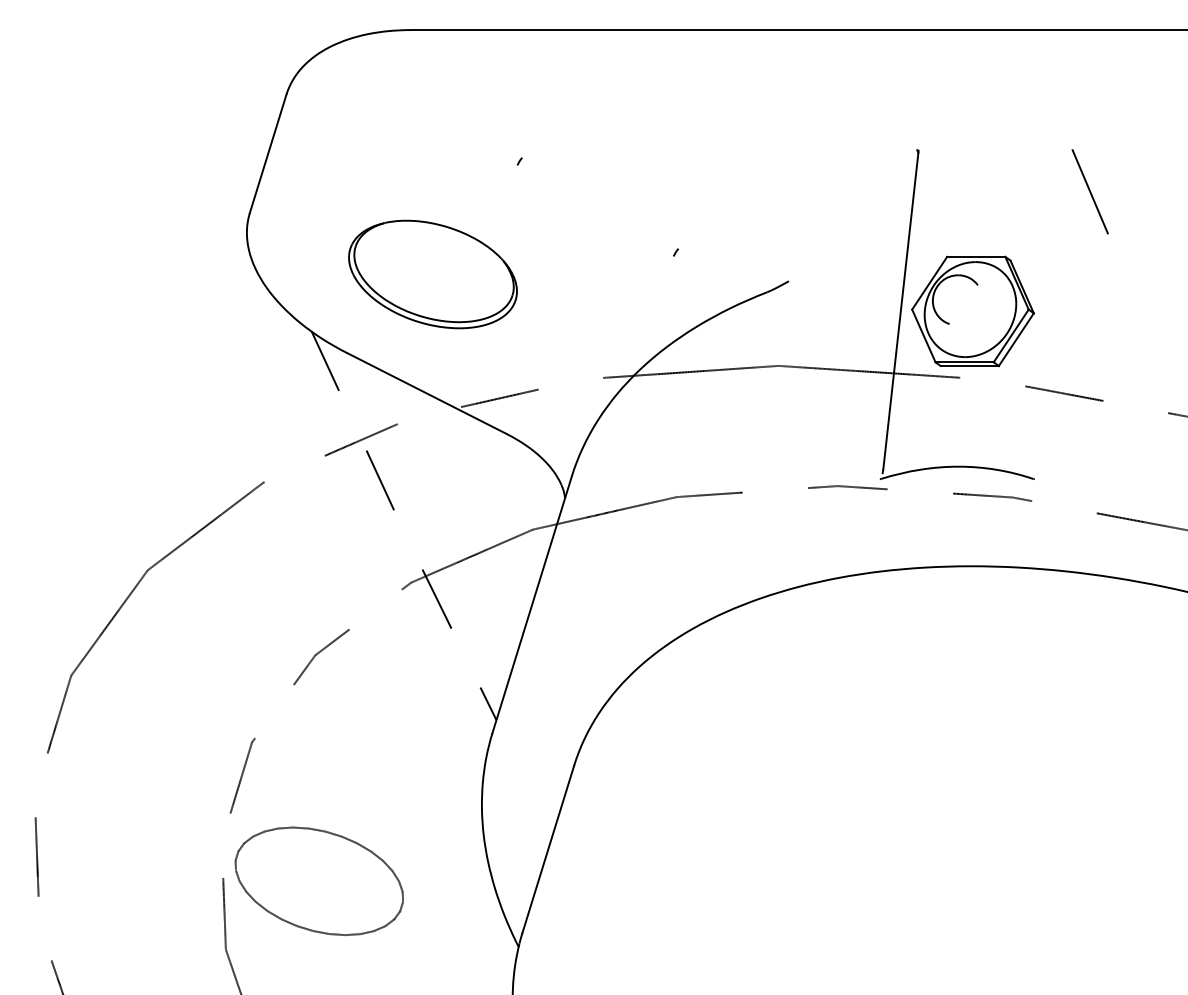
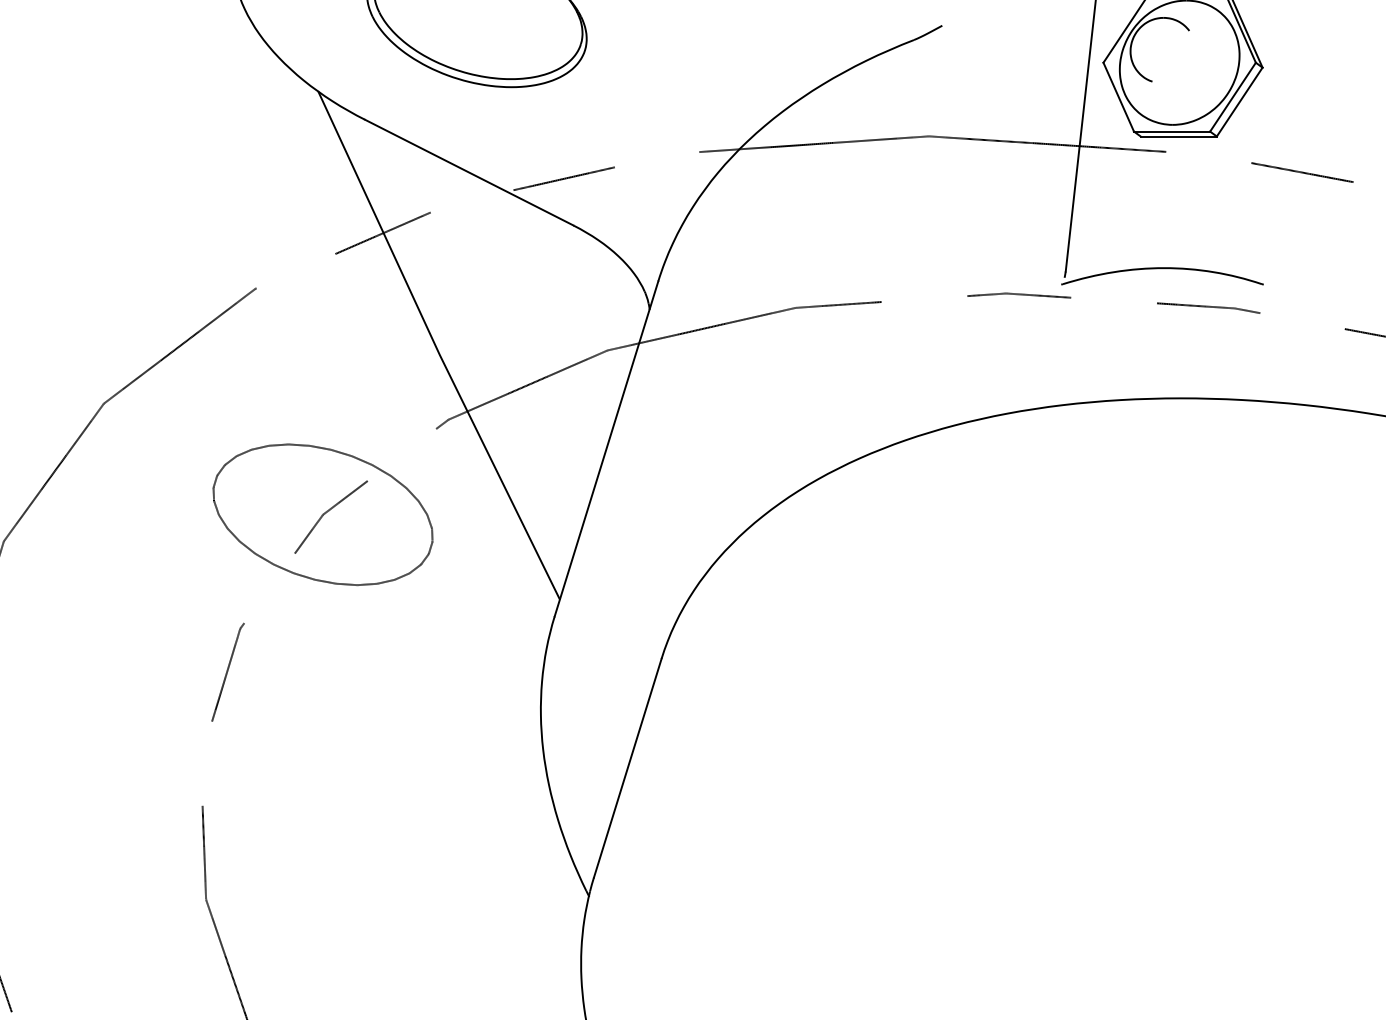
line: (402, 527) -> (437, 347), dashed -> solid
part: (318, 880) -> (321, 513), moved

